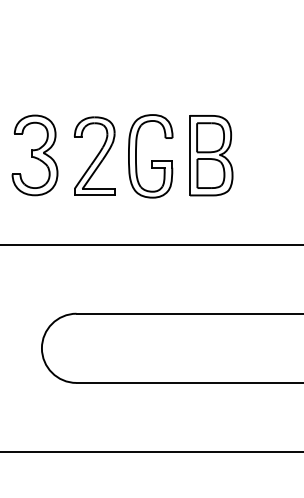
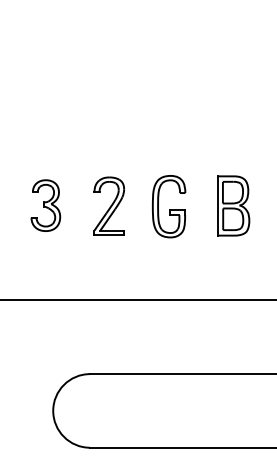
part: (34, 155) -> (45, 205), size x0.6
part: (94, 155) -> (109, 205), size x0.7
part: (211, 155) -> (233, 205), size x0.7
part: (150, 156) -> (168, 206), size x0.7

